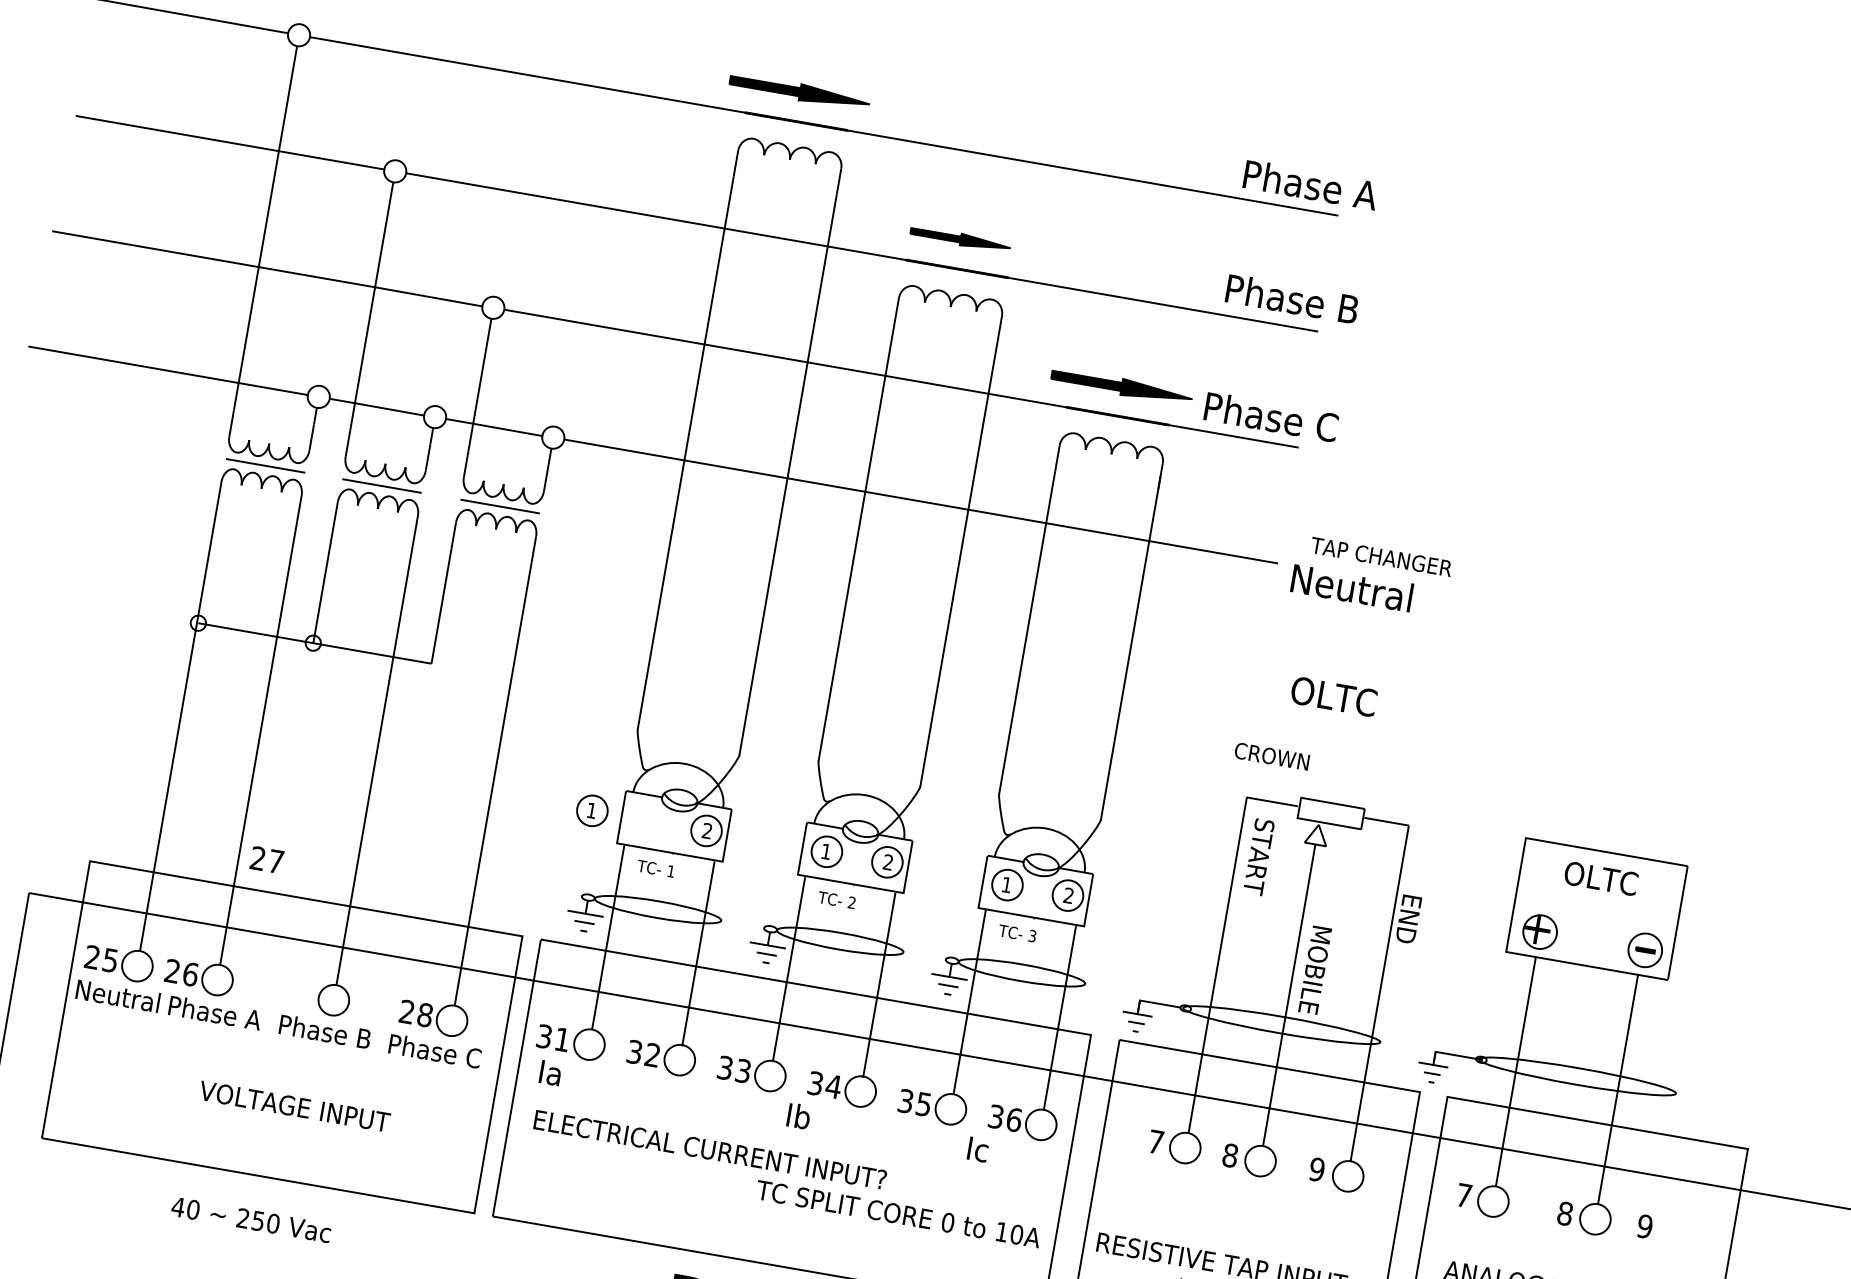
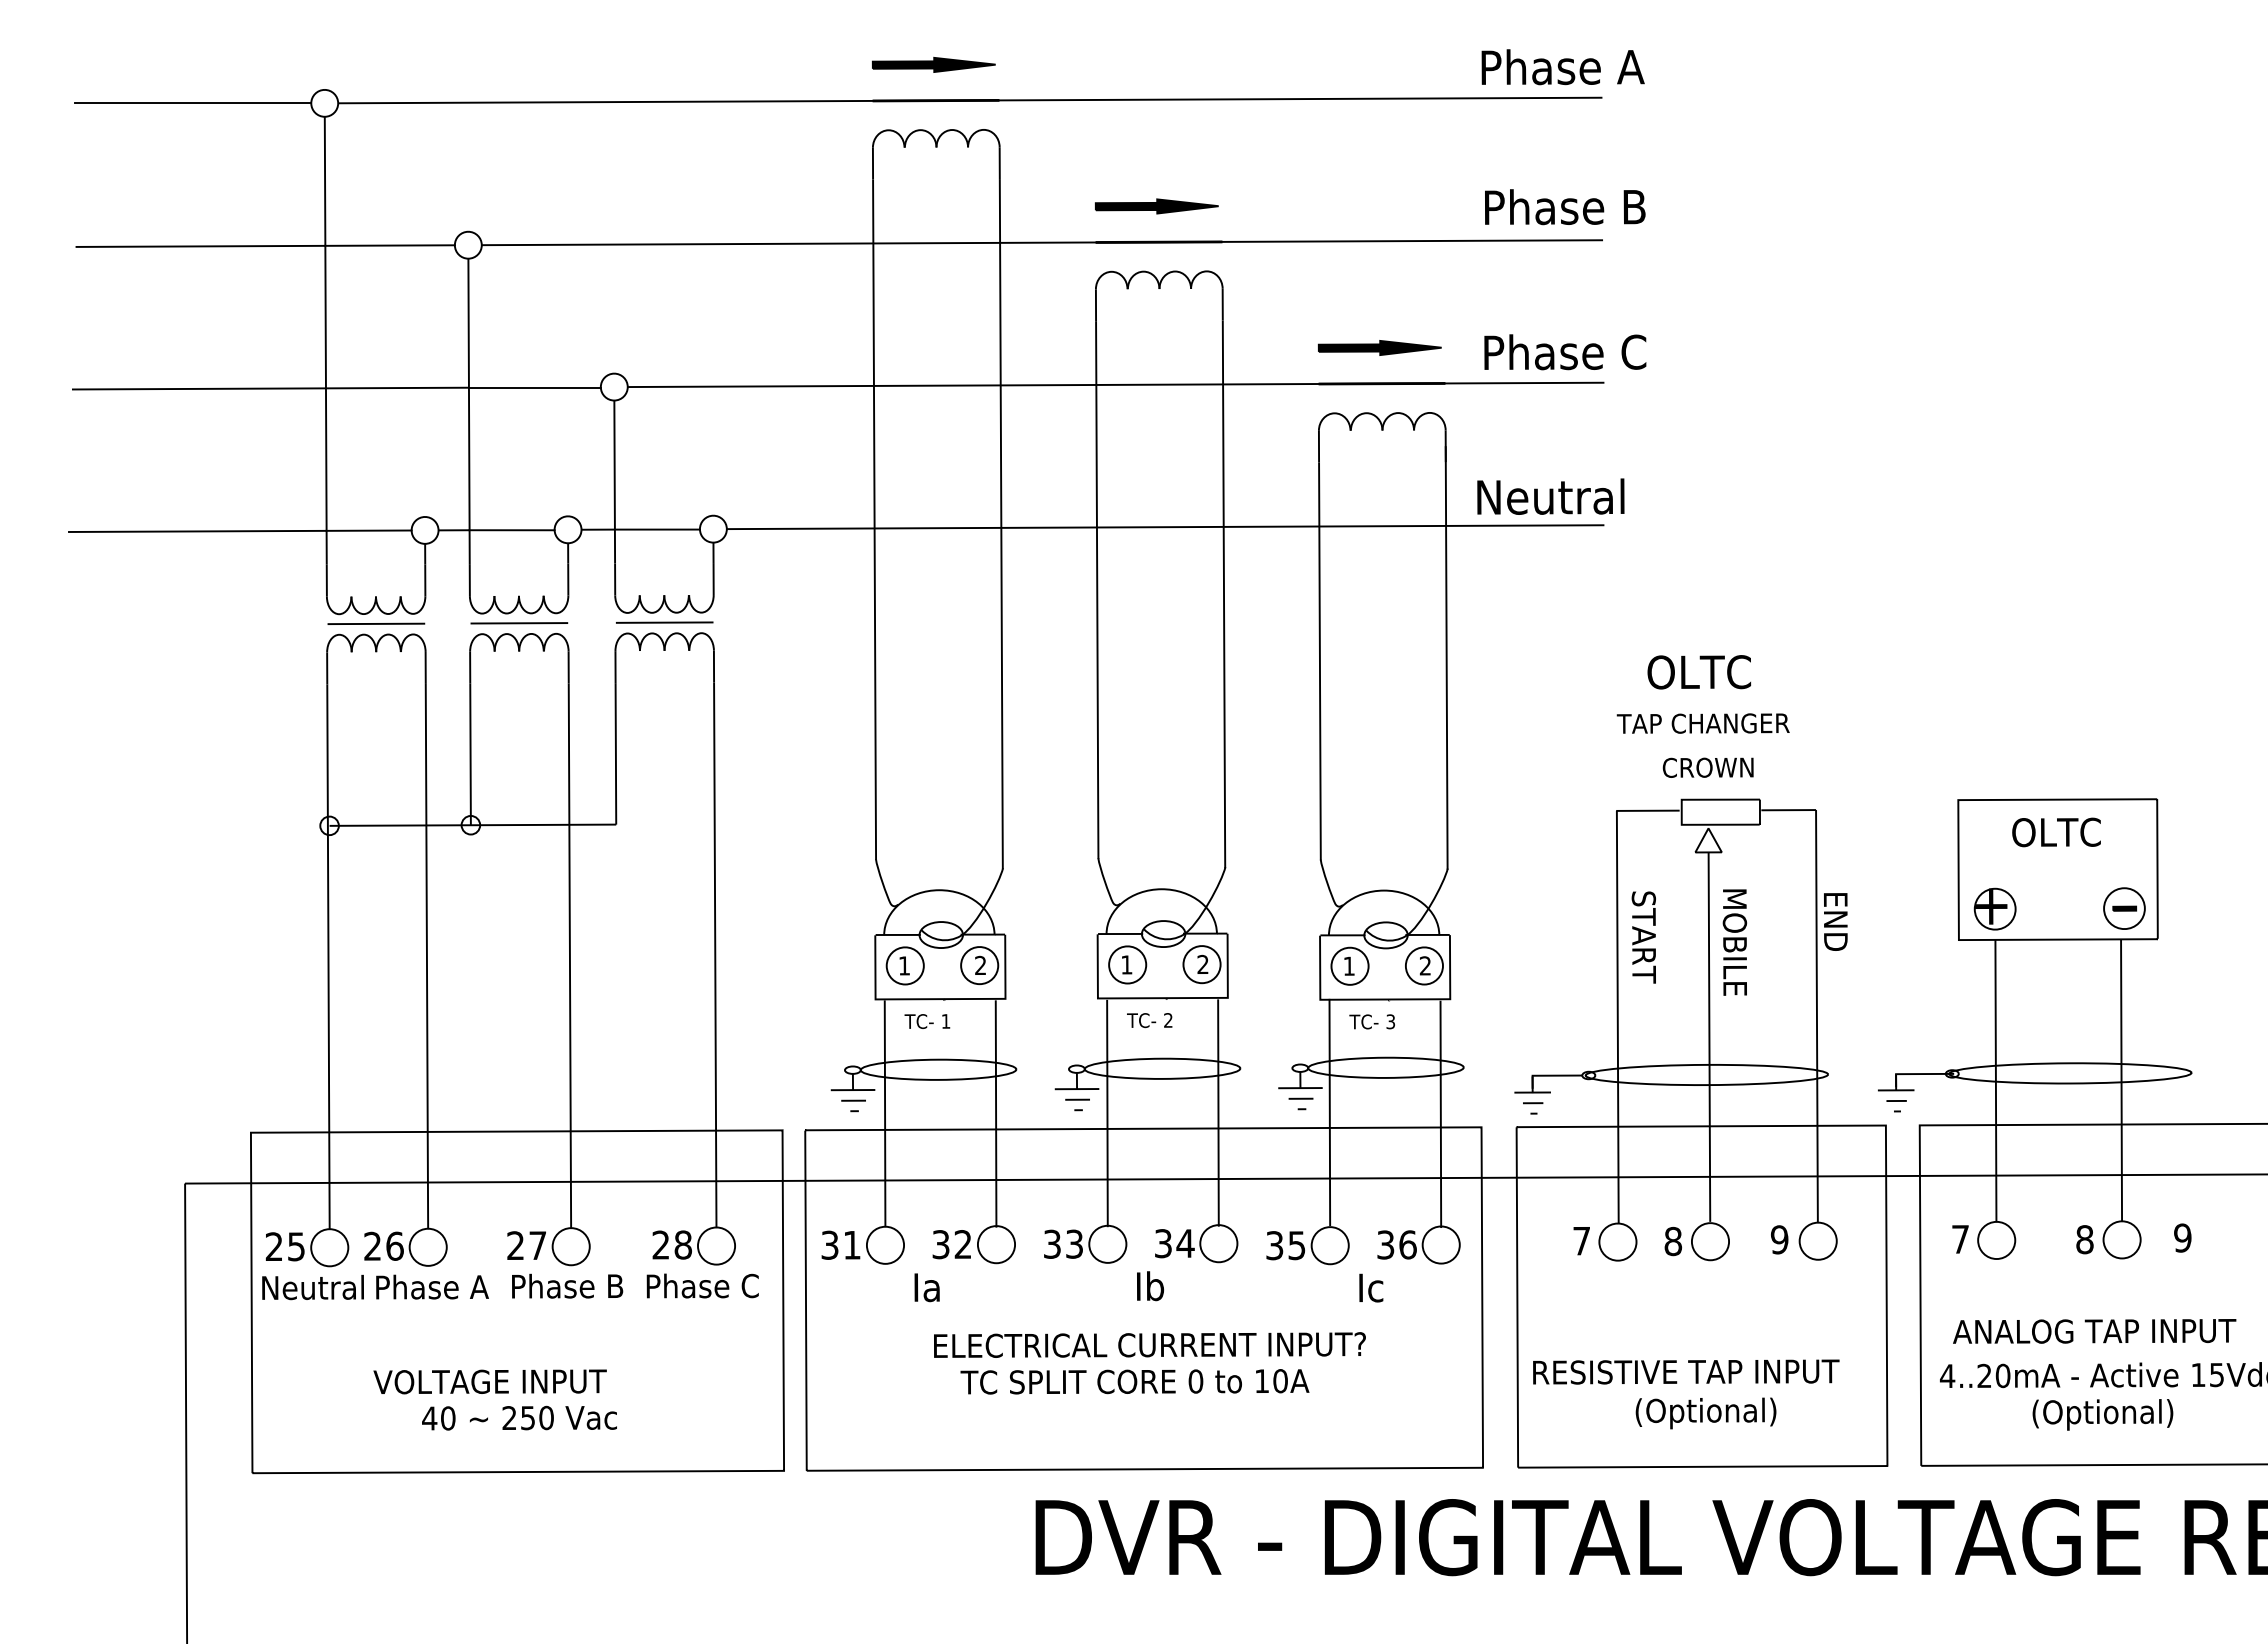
part: (799, 91) -> (933, 64), size x0.71
part: (1121, 386) -> (1379, 347), size x0.71
text: (1380, 556) -> (1702, 723), moved
text: (1351, 587) -> (1550, 496), moved
text: (1271, 756) -> (1707, 767), moved
part: (591, 810) -> (904, 965), moved
text: (1258, 857) -> (1643, 937), moved
text: (266, 859) -> (526, 1245), moved
text: (1314, 970) -> (1734, 942), moved
text: (550, 1072) -> (926, 1287), moved
text: (294, 1106) -> (489, 1381), moved
text: (710, 1149) -> (1149, 1344), moved
text: (898, 1213) -> (1134, 1381), moved
text: (251, 1219) -> (519, 1417), moved

